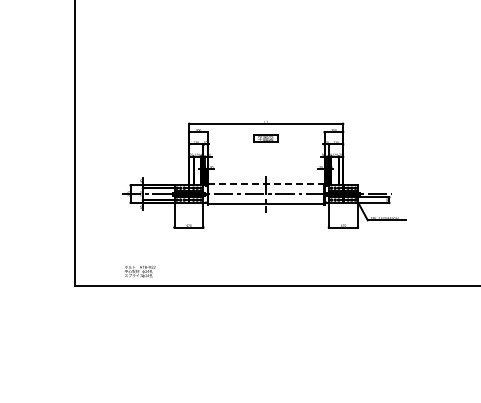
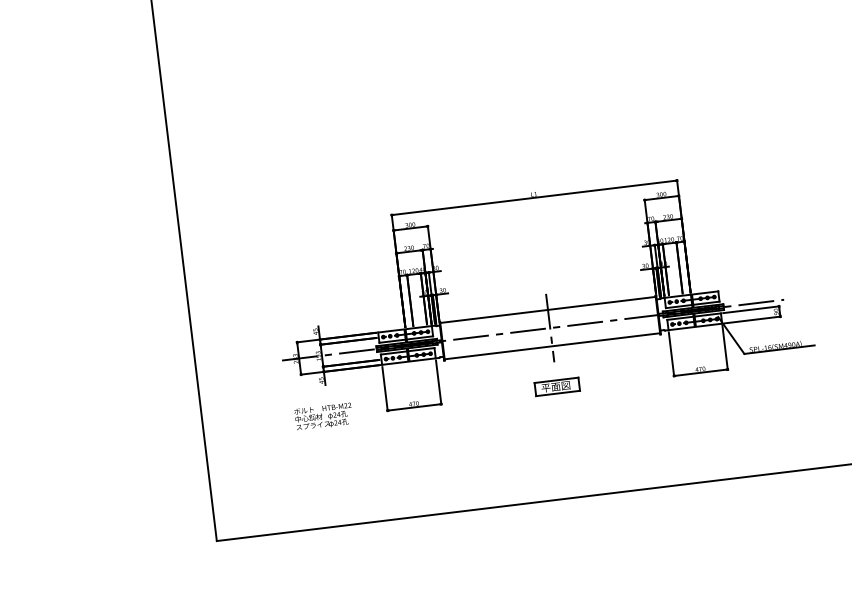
part: (265, 138) -> (555, 386), moved
line: (266, 184) -> (548, 310), dashed -> solid
text: (140, 271) -> (324, 416), moved

